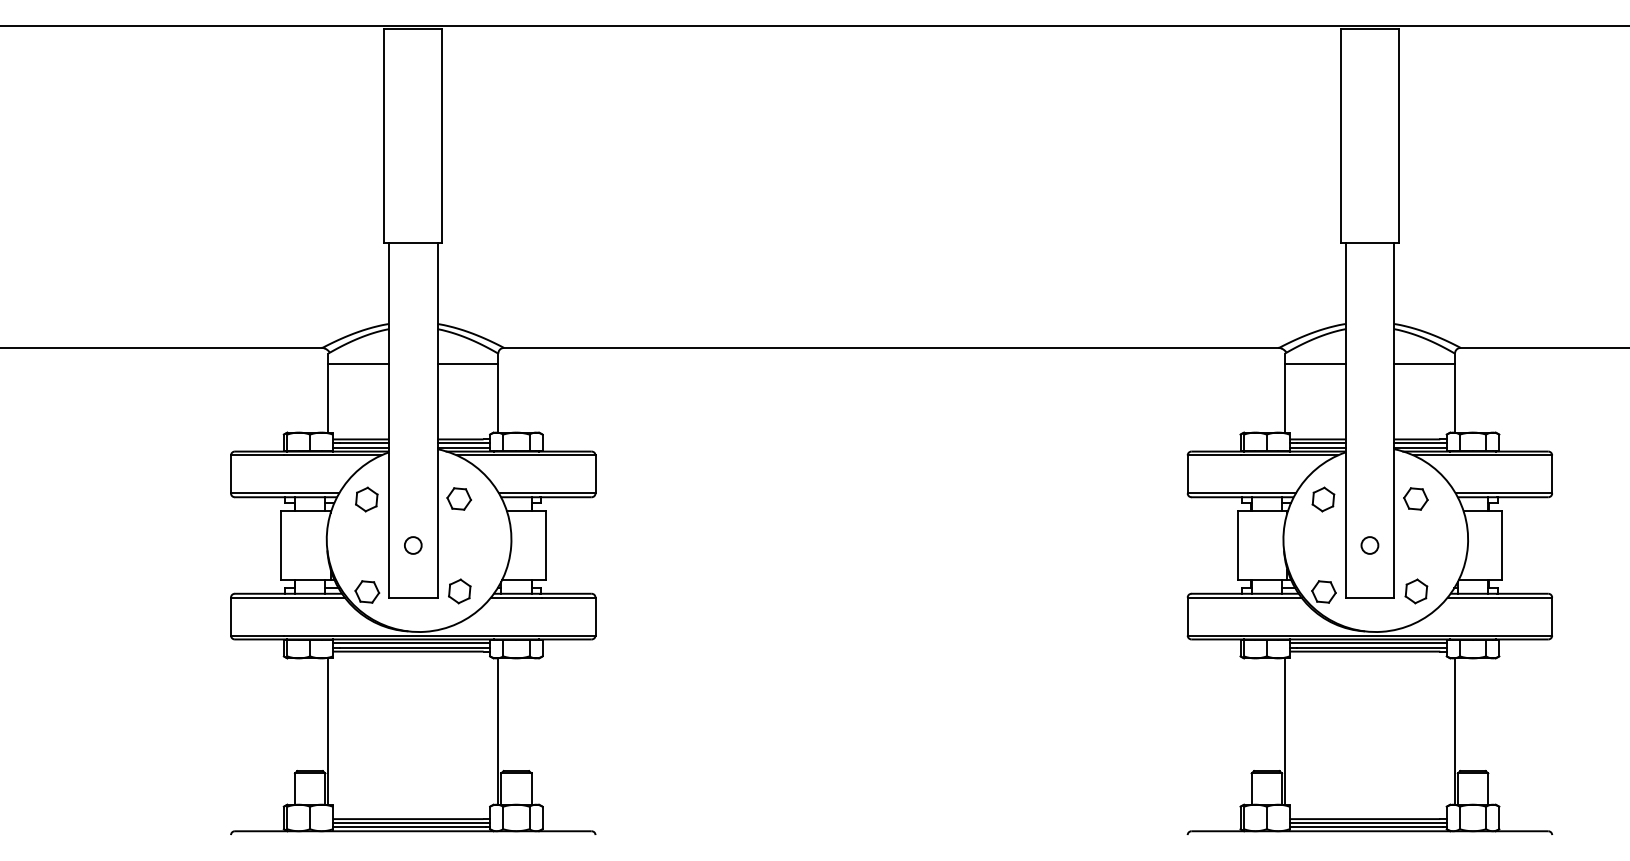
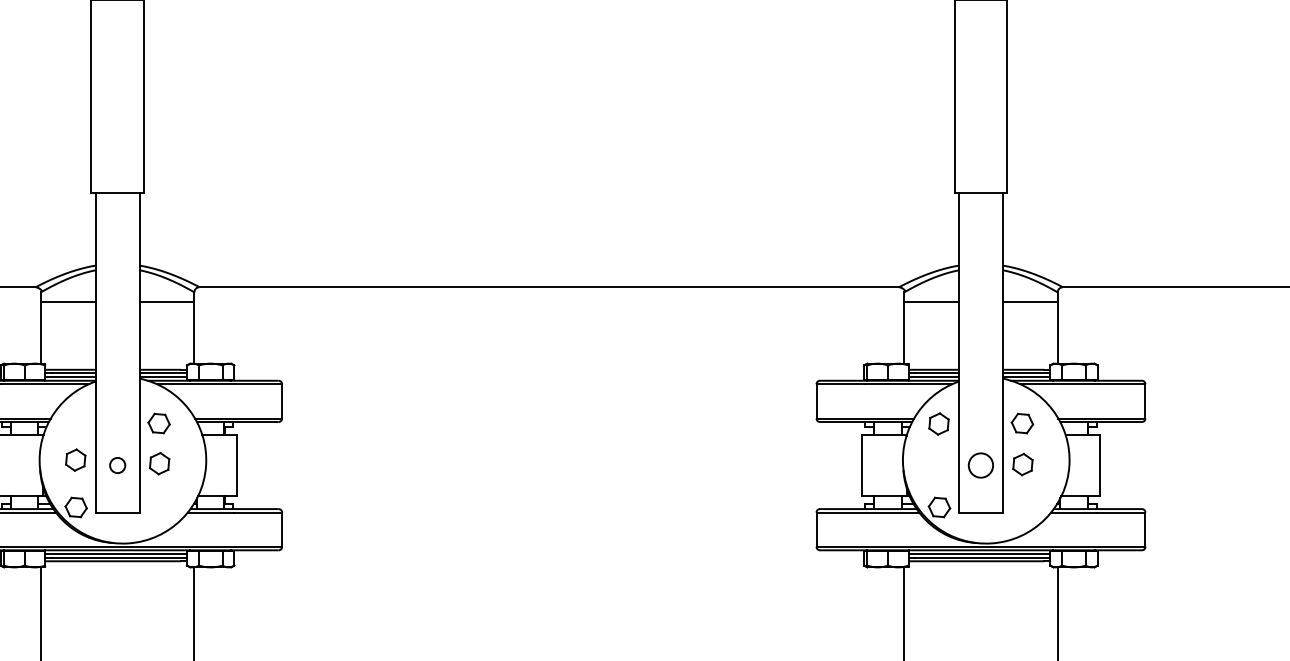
part: (366, 499) -> (75, 460), moved
circle: (1369, 545) -> (980, 465), size x1.6
part: (459, 591) -> (159, 463), moved
part: (1416, 591) -> (1022, 464), moved

